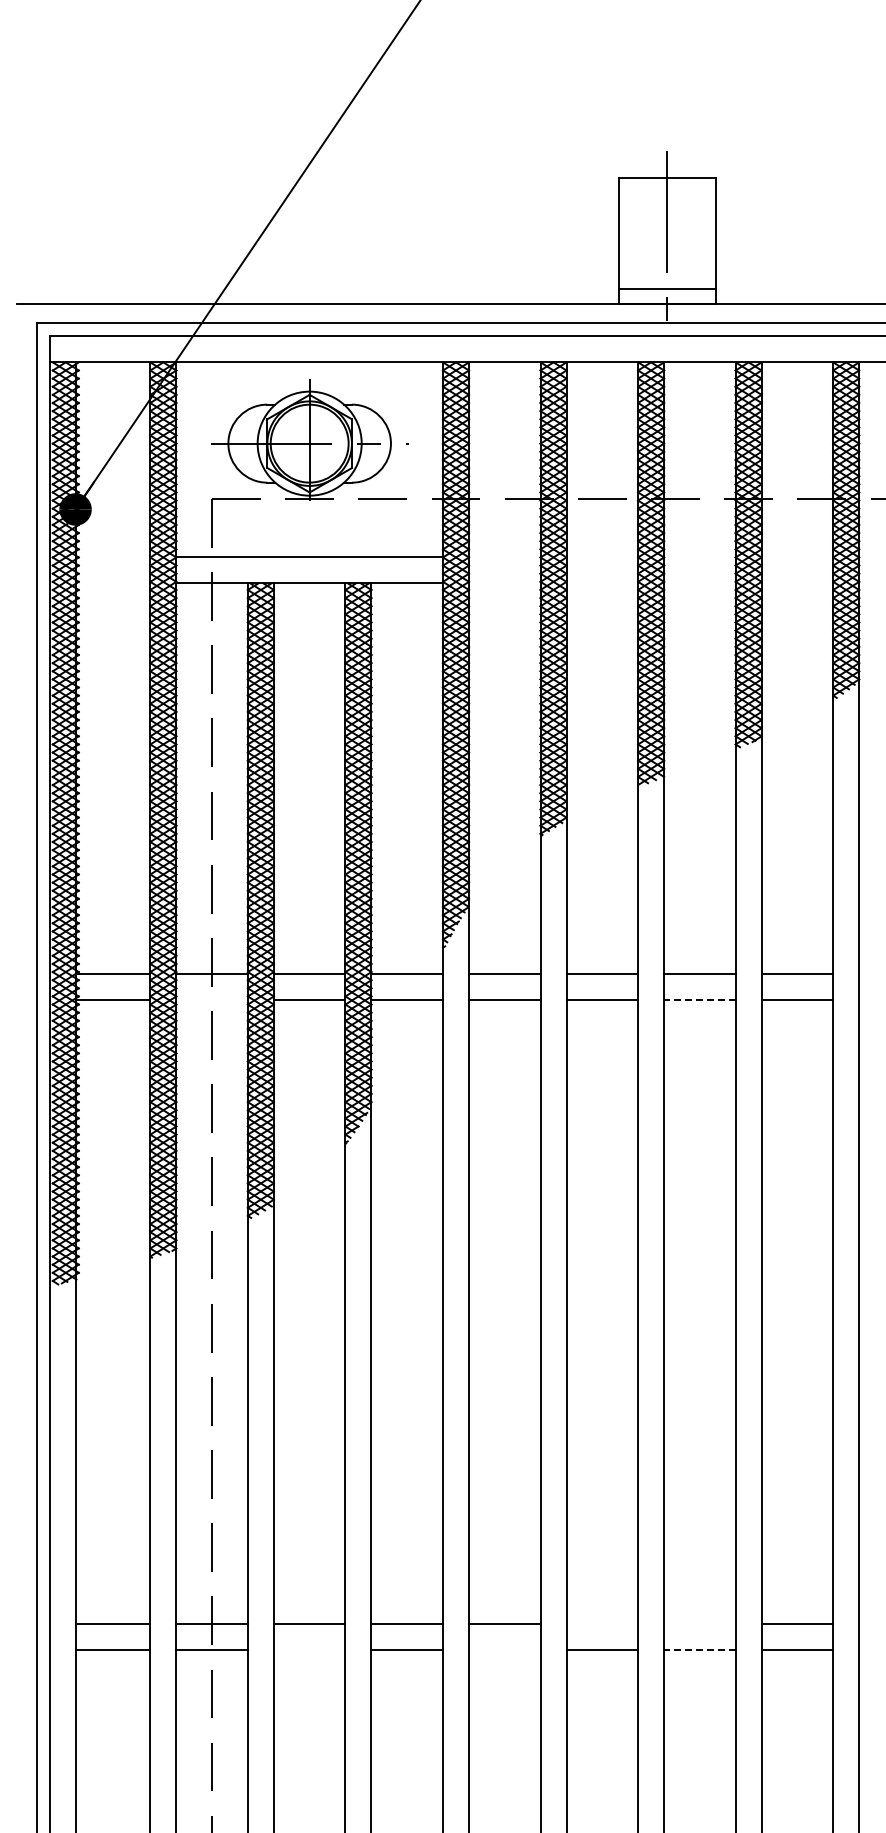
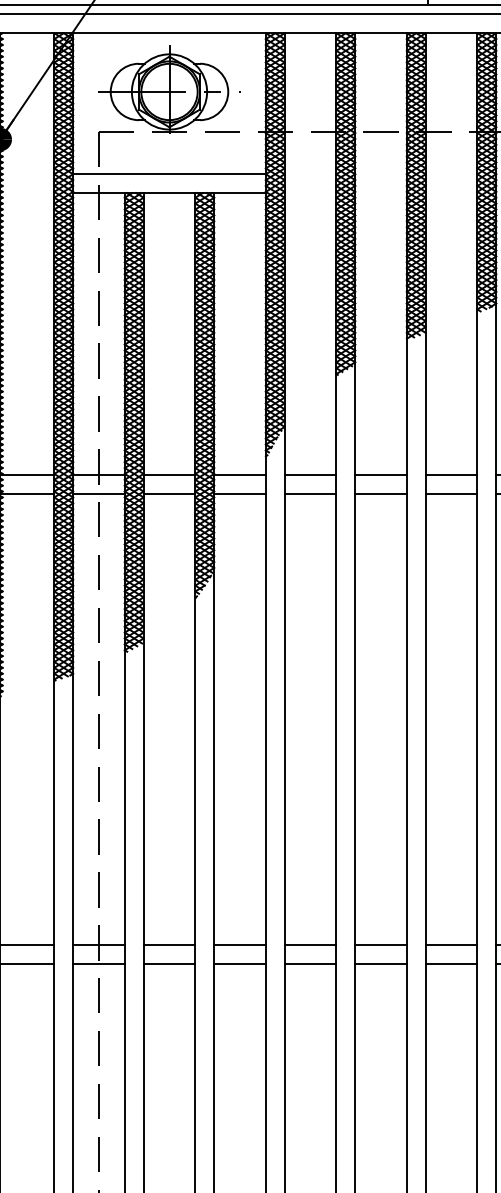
line: (211, 999) -> (98, 493), added
line: (699, 999) -> (451, 493), dashed -> solid
line: (602, 1624) -> (381, 945), added
line: (699, 1624) -> (451, 945), added
line: (309, 1650) -> (169, 964), added
line: (504, 1650) -> (310, 964), added
line: (699, 1650) -> (451, 964), dashed -> solid

